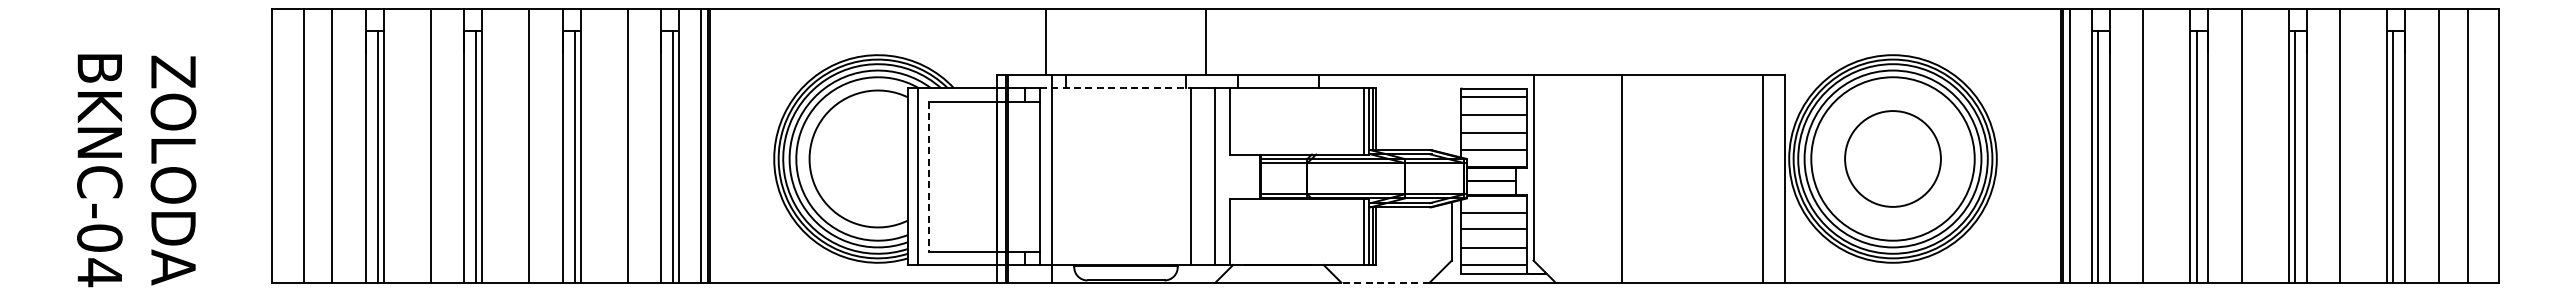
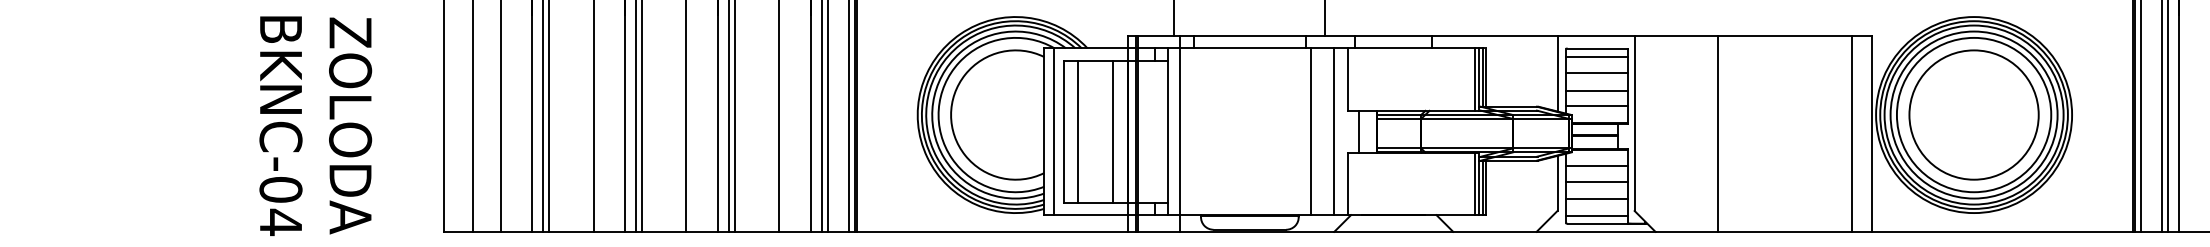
line: (1115, 88) -> (1239, 48), dashed -> solid
line: (1451, 115) -> (1557, 73), added
circle: (1892, 158) -> (1973, 114), size x1.43
line: (944, 176) -> (1078, 131), added
line: (981, 176) -> (1113, 131), added
line: (1241, 176) -> (1358, 131), added
line: (928, 177) -> (1063, 132), dashed -> solid
line: (1385, 282) -> (1494, 231), dashed -> solid

